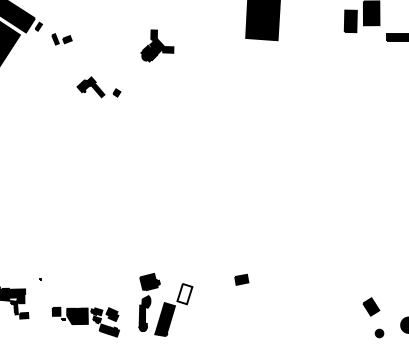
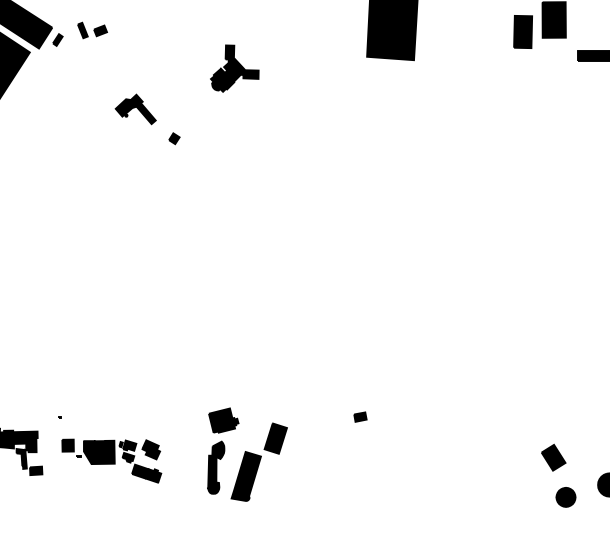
part: (61, 39) -> (91, 30), moved
part: (90, 87) -> (135, 109), moved
part: (241, 279) -> (360, 416), size x0.62
fill: (184, 294) -> (275, 439), added
part: (85, 321) -> (111, 460), moved
part: (379, 333) -> (565, 497), size x1.67

